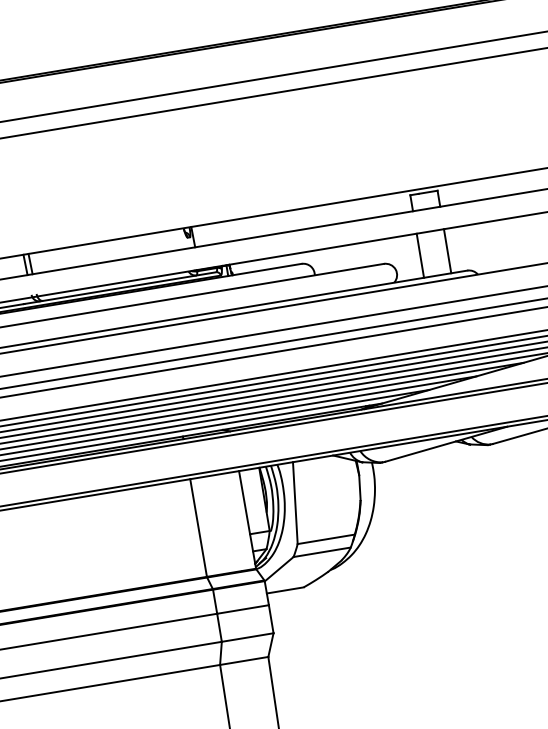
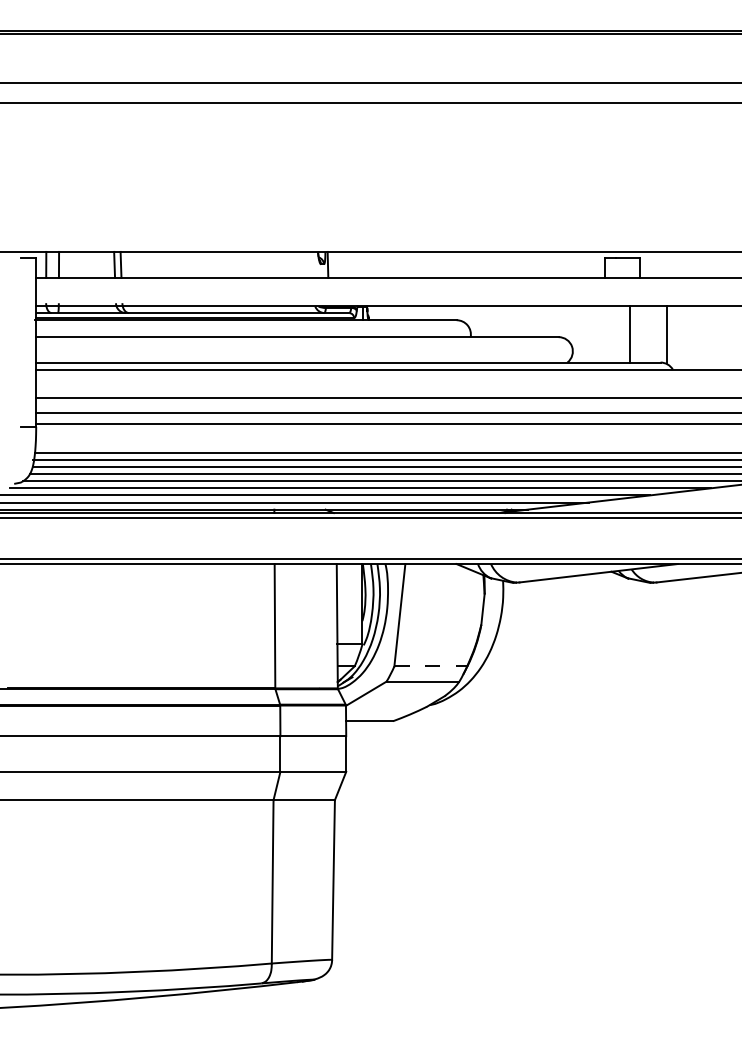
line: (447, 251) -> (667, 334), moved
line: (420, 255) -> (630, 334), moved
line: (326, 539) -> (431, 666), solid -> dashed

